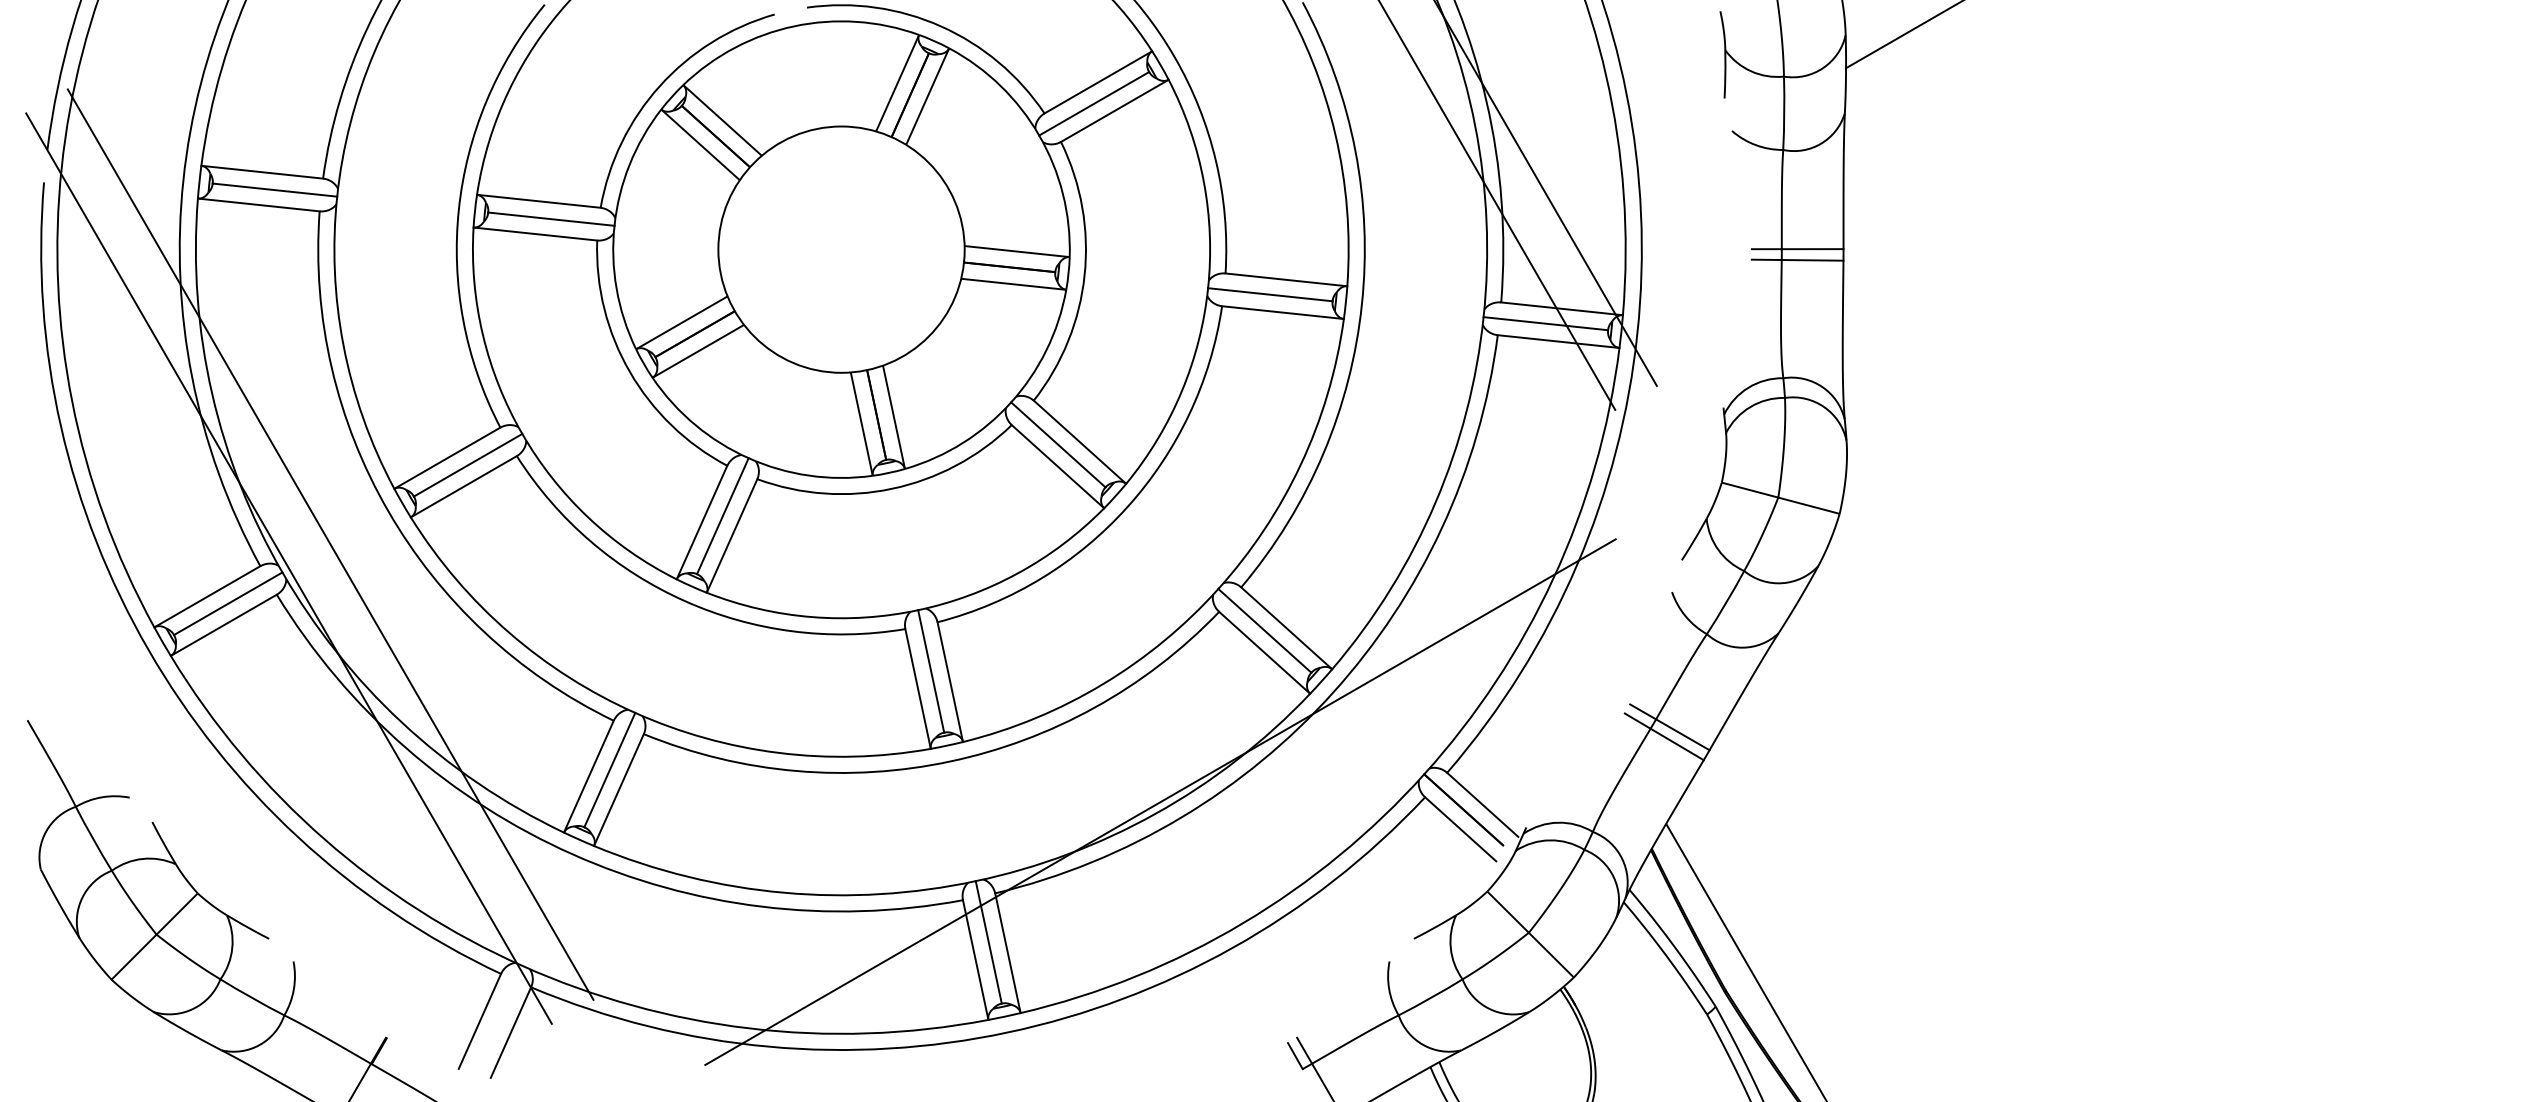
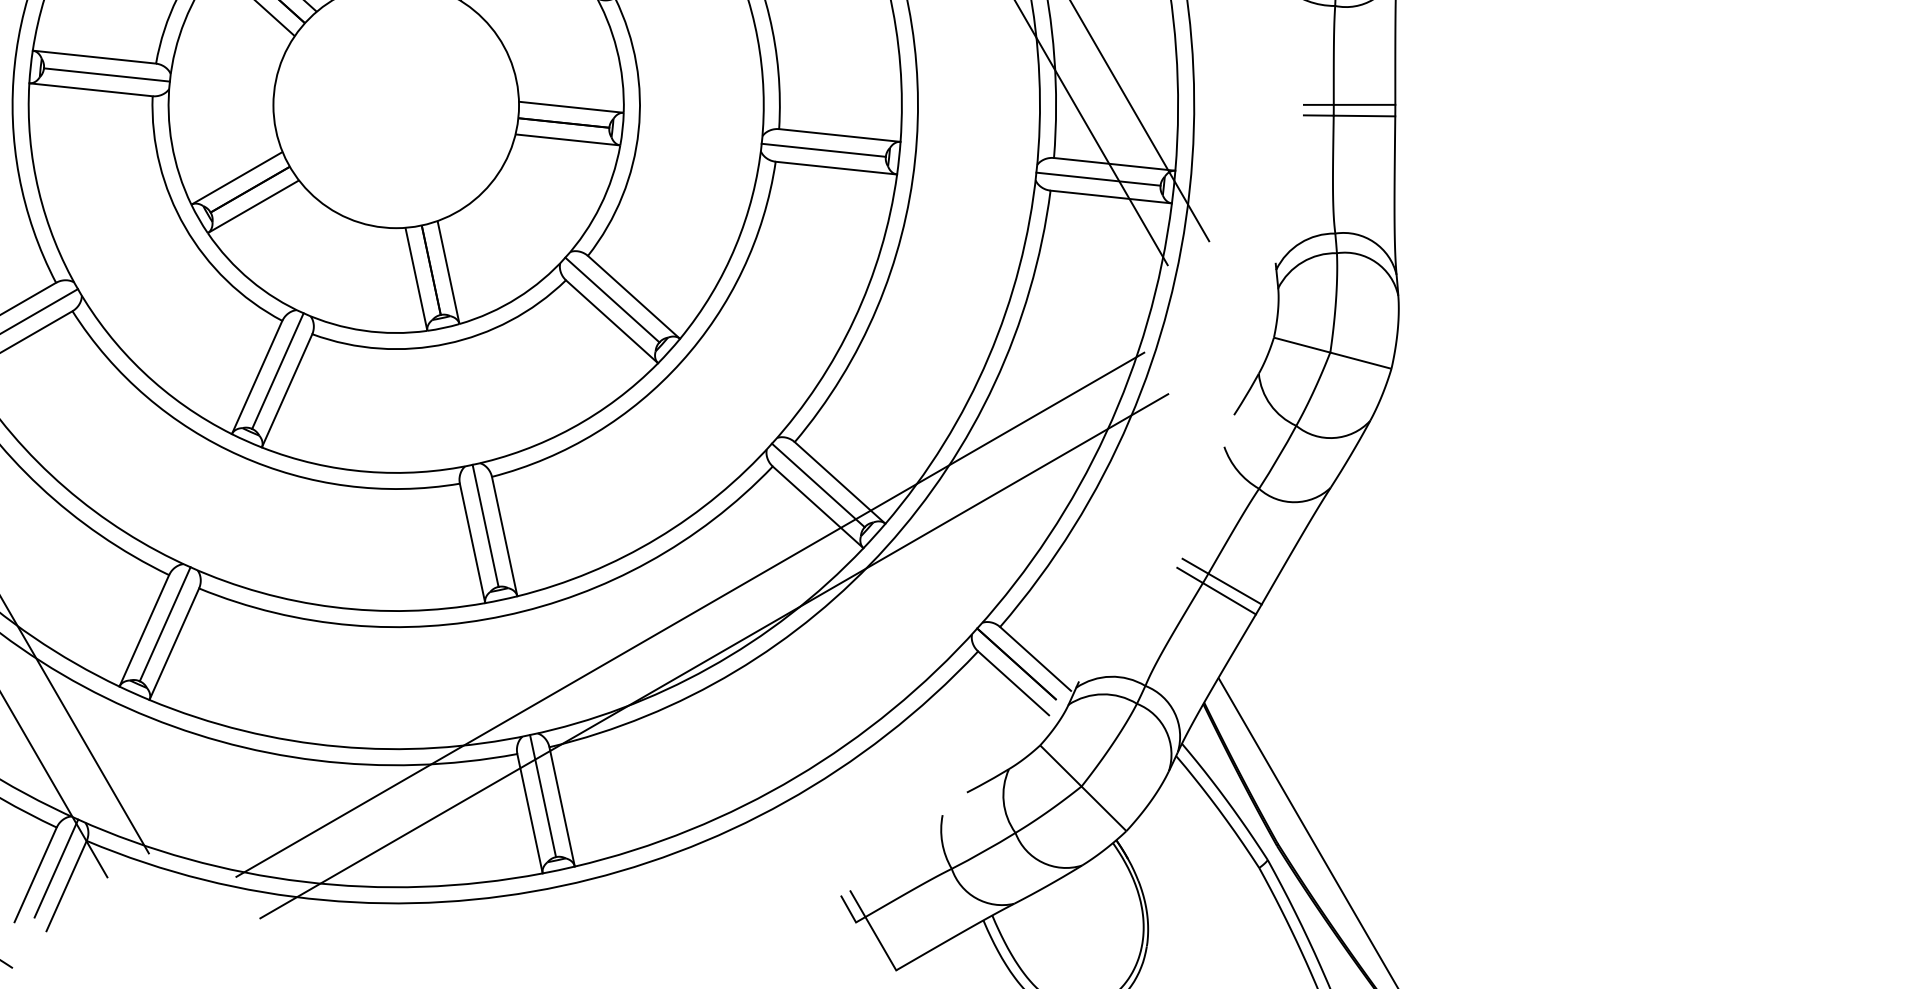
line: (1136, 760) -> (690, 614), added
line: (500, 1014) -> (56, 867), added

